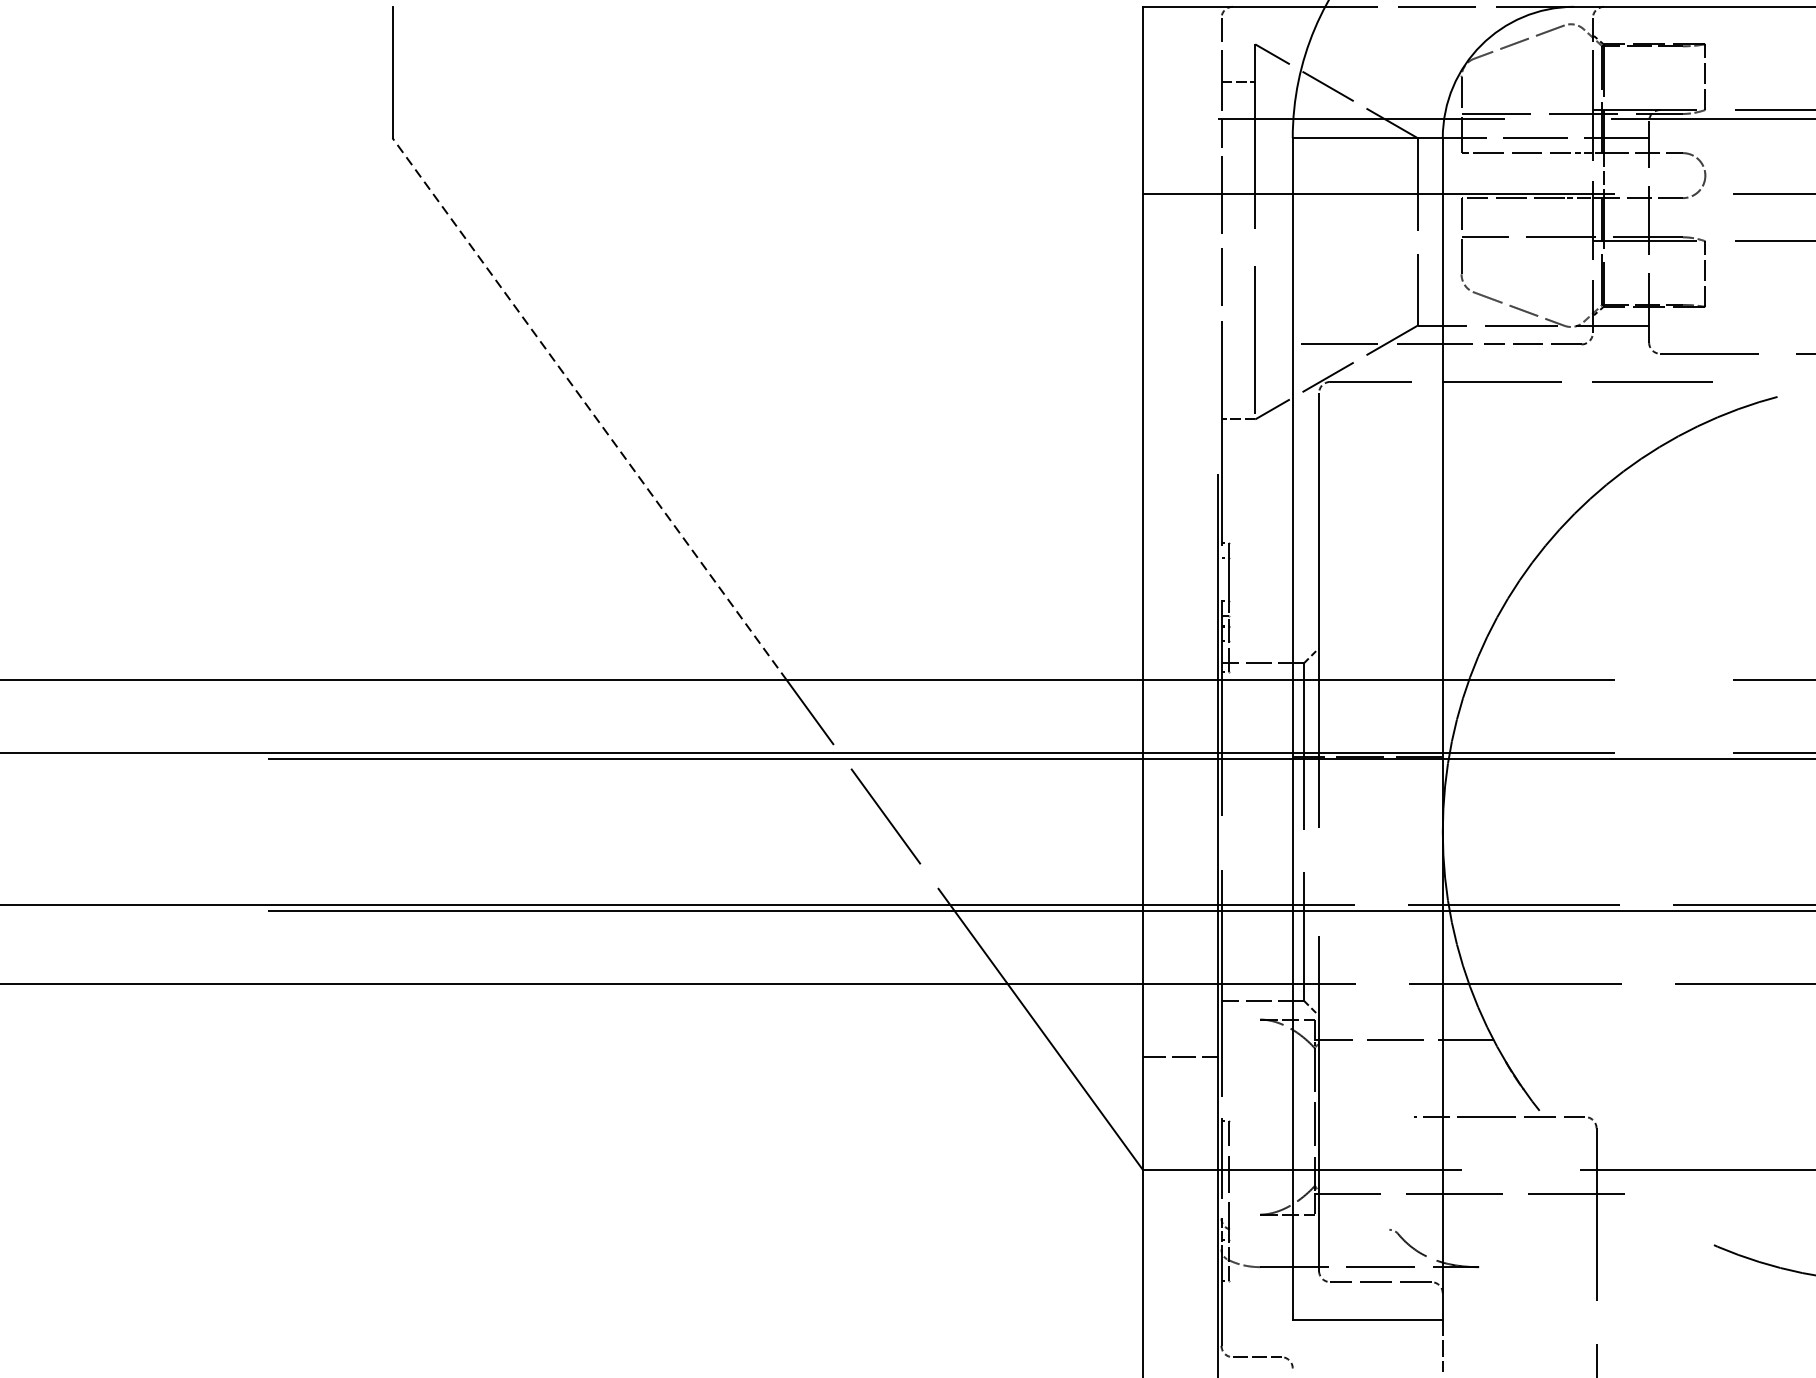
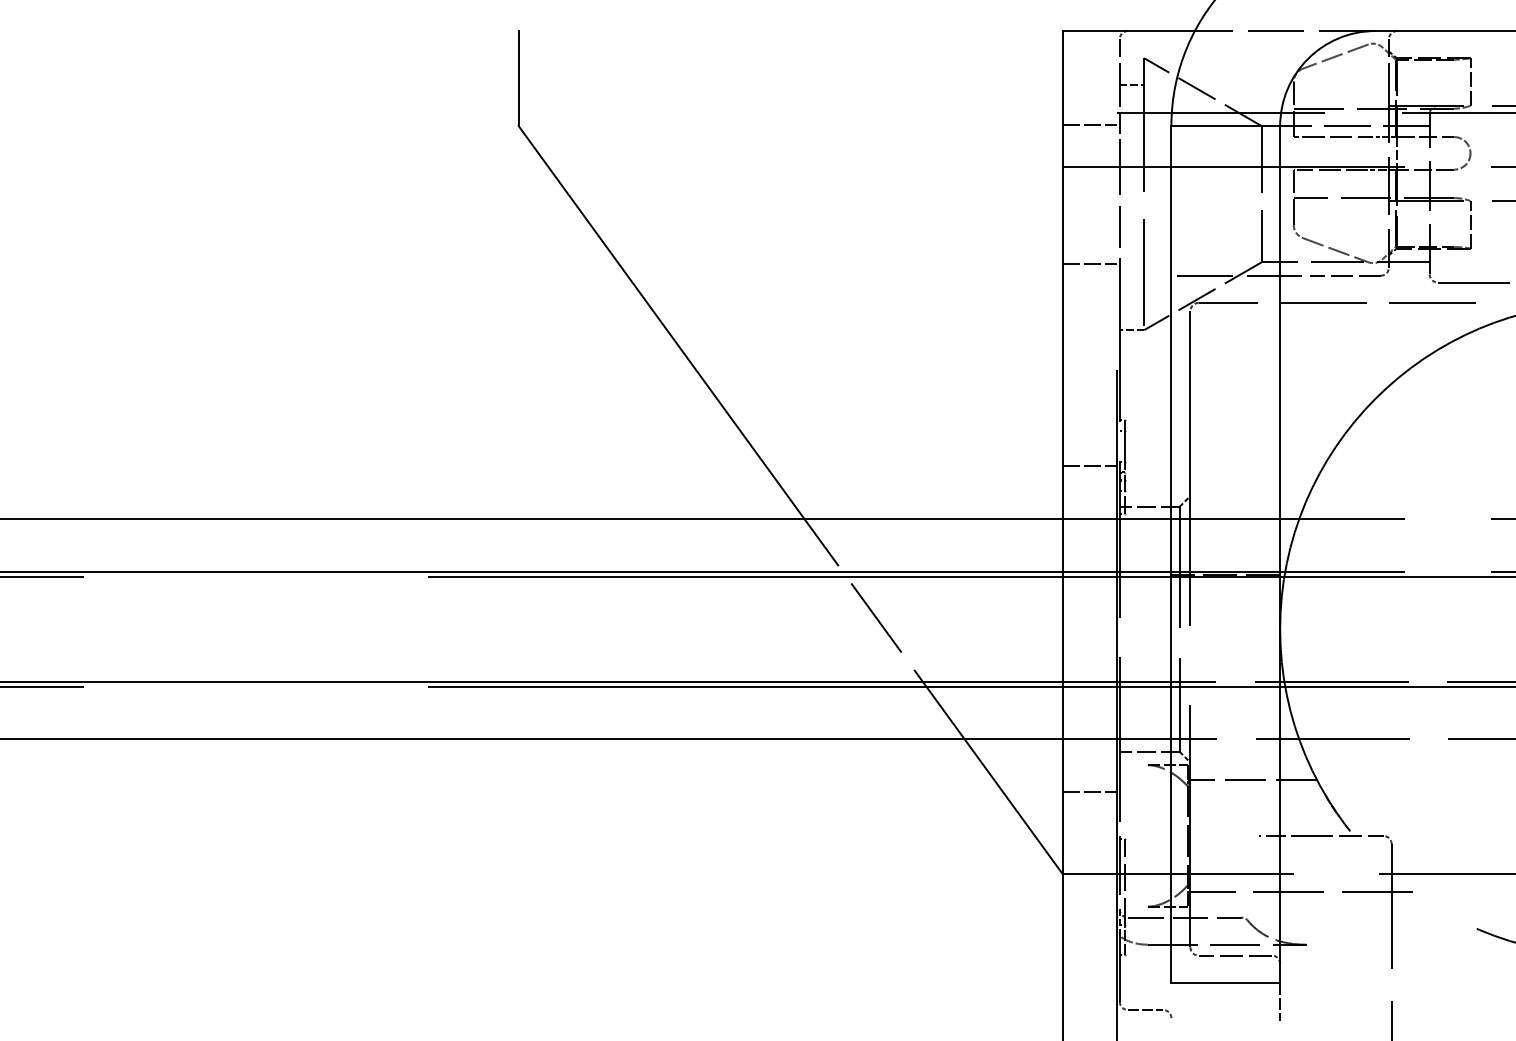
line: (1179, 135) -> (1089, 124), added
line: (1179, 327) -> (1089, 263), added
line: (589, 408) -> (661, 322), dashed -> solid
line: (1179, 607) -> (1089, 466), added
line: (1310, 1229) -> (1184, 917), added

